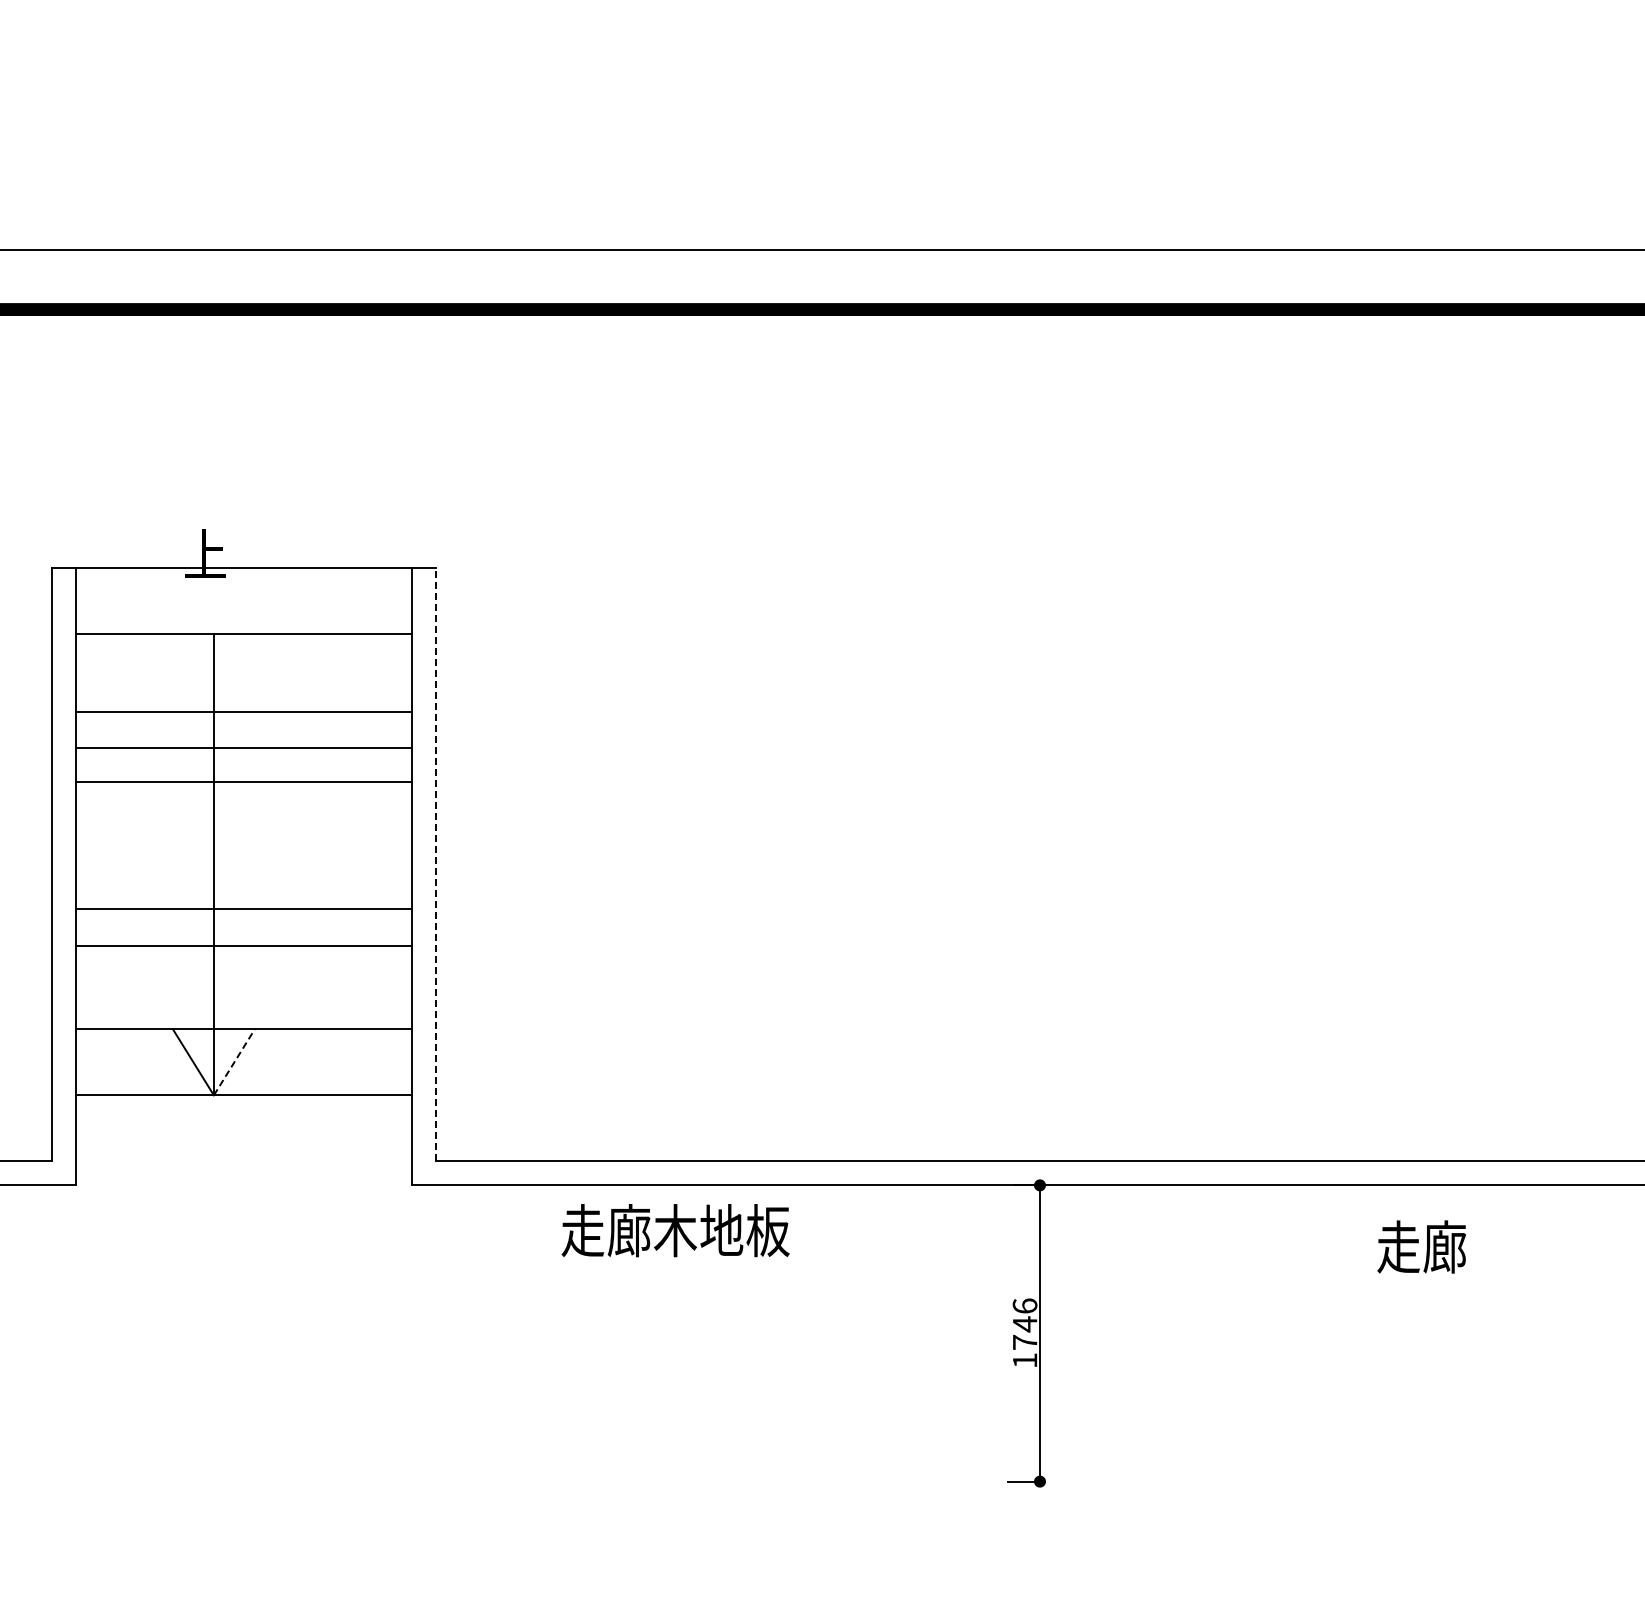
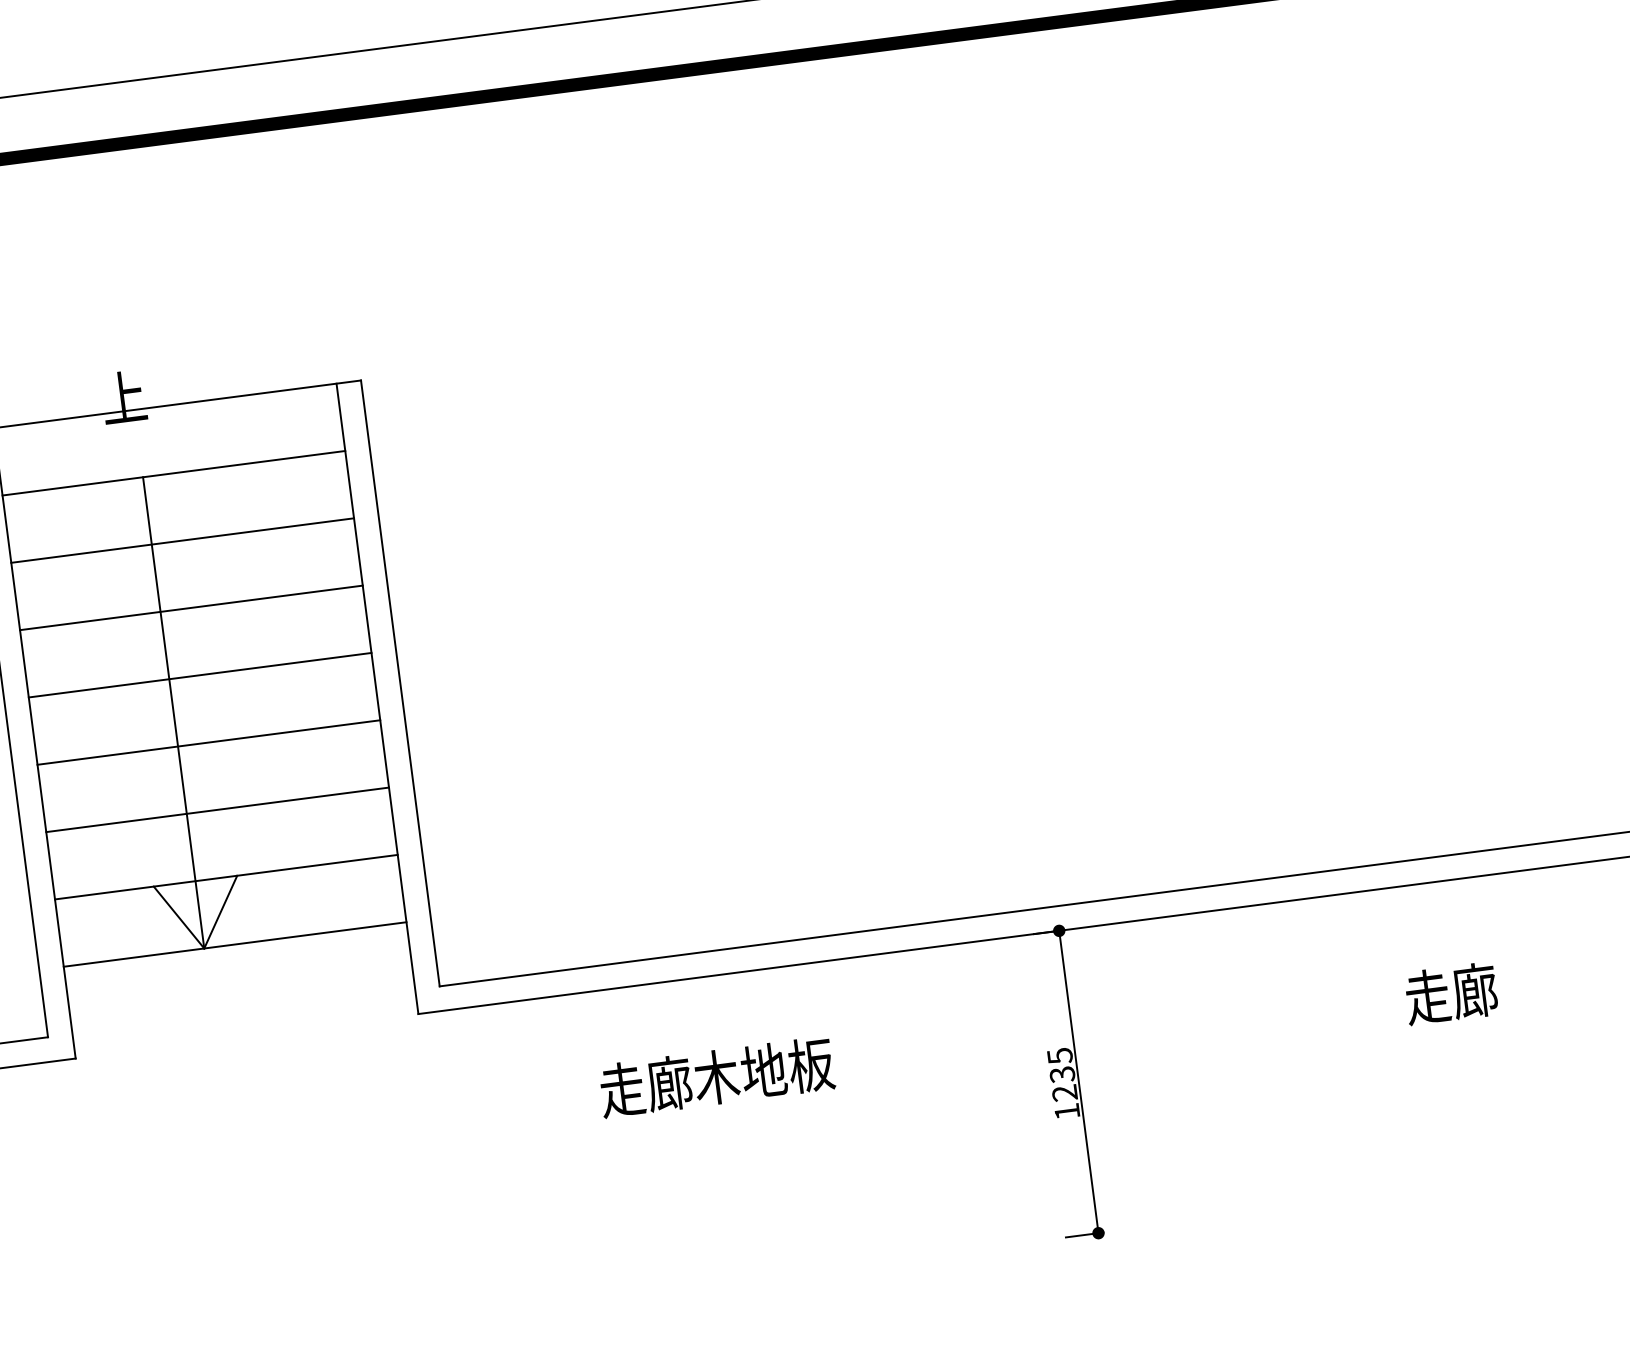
line: (244, 711) -> (191, 607), moved
line: (244, 747) -> (183, 540), moved
line: (244, 781) -> (200, 675), moved
line: (436, 864) -> (400, 683), dashed -> solid
line: (244, 909) -> (218, 809), moved
line: (244, 946) -> (209, 742), moved
line: (234, 1062) -> (220, 912), dashed -> solid
text: (675, 1230) -> (716, 1077), moved
text: (1421, 1246) -> (1450, 993), moved
text: (1024, 1324) -> (1061, 1074), 1746 -> 1235

